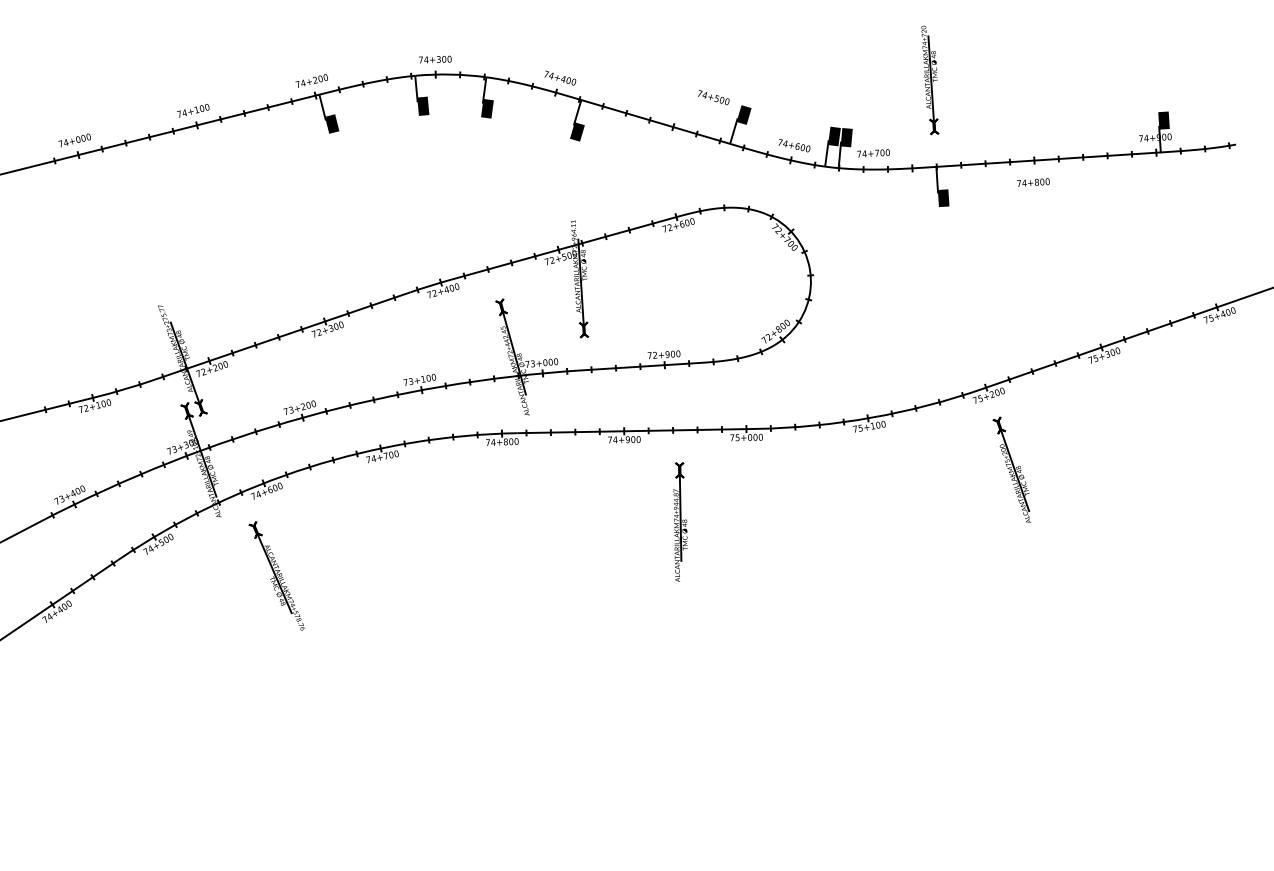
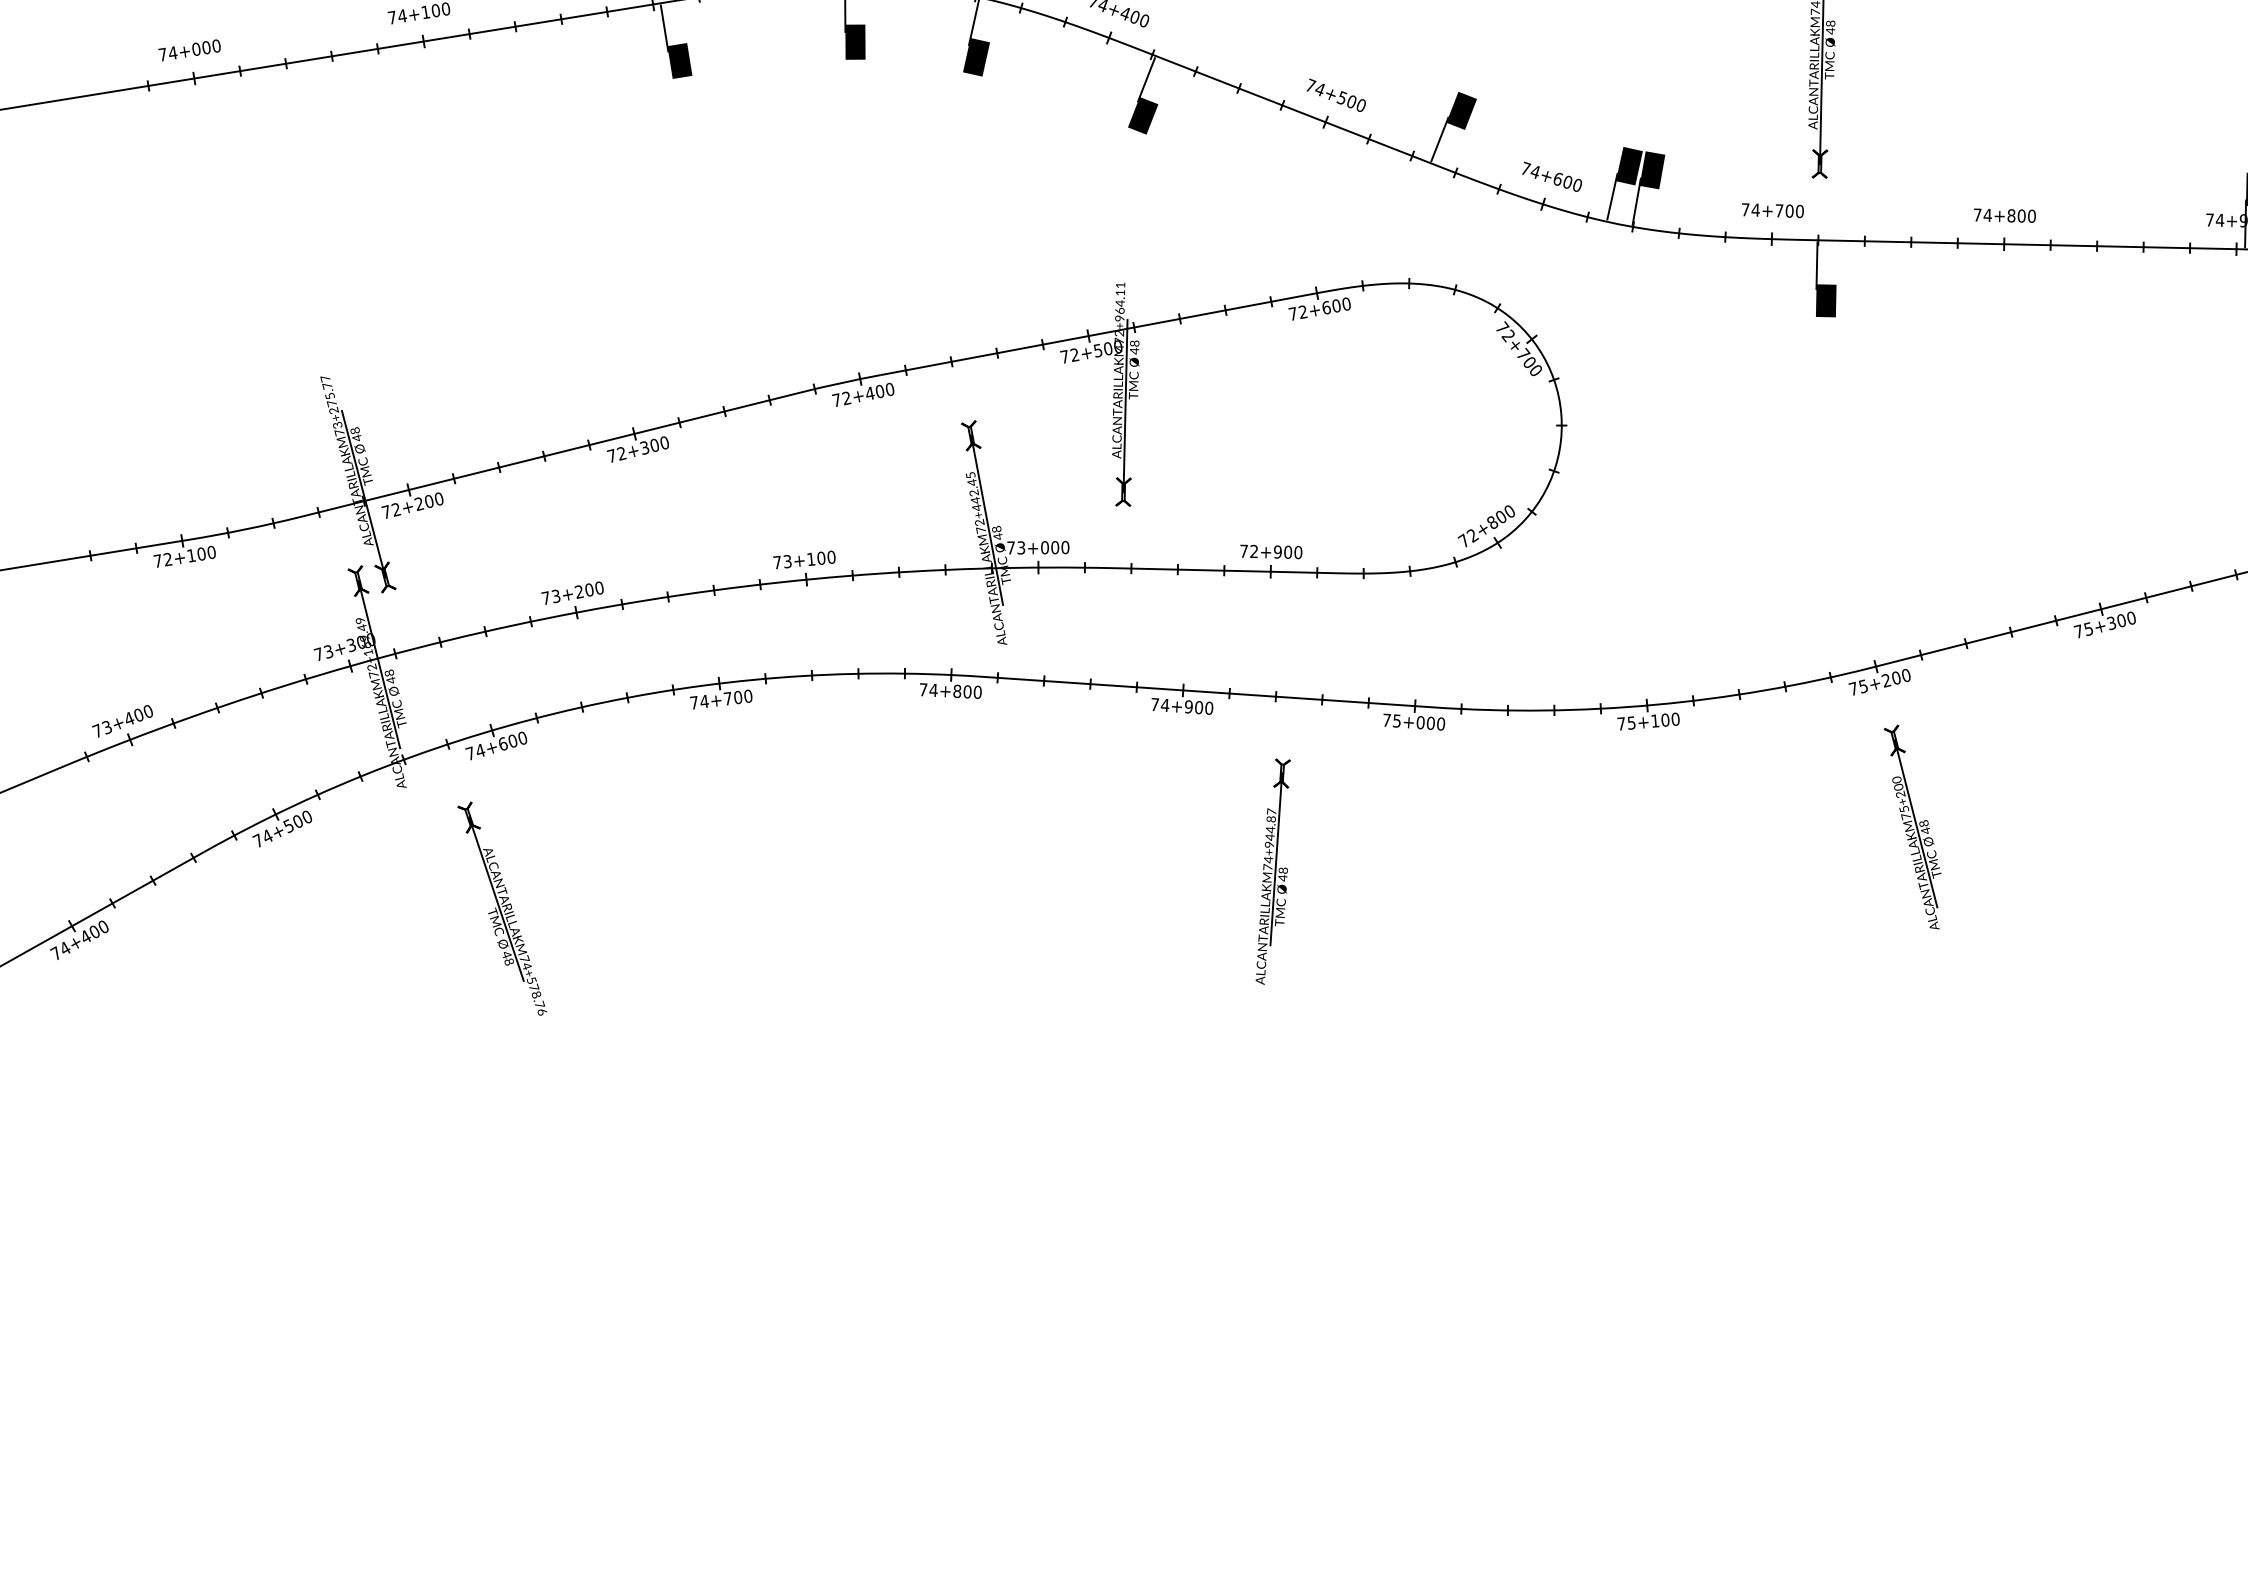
text: (713, 97) -> (1335, 95), moved
text: (873, 153) -> (1772, 210), moved
text: (1033, 182) -> (2004, 215), moved

